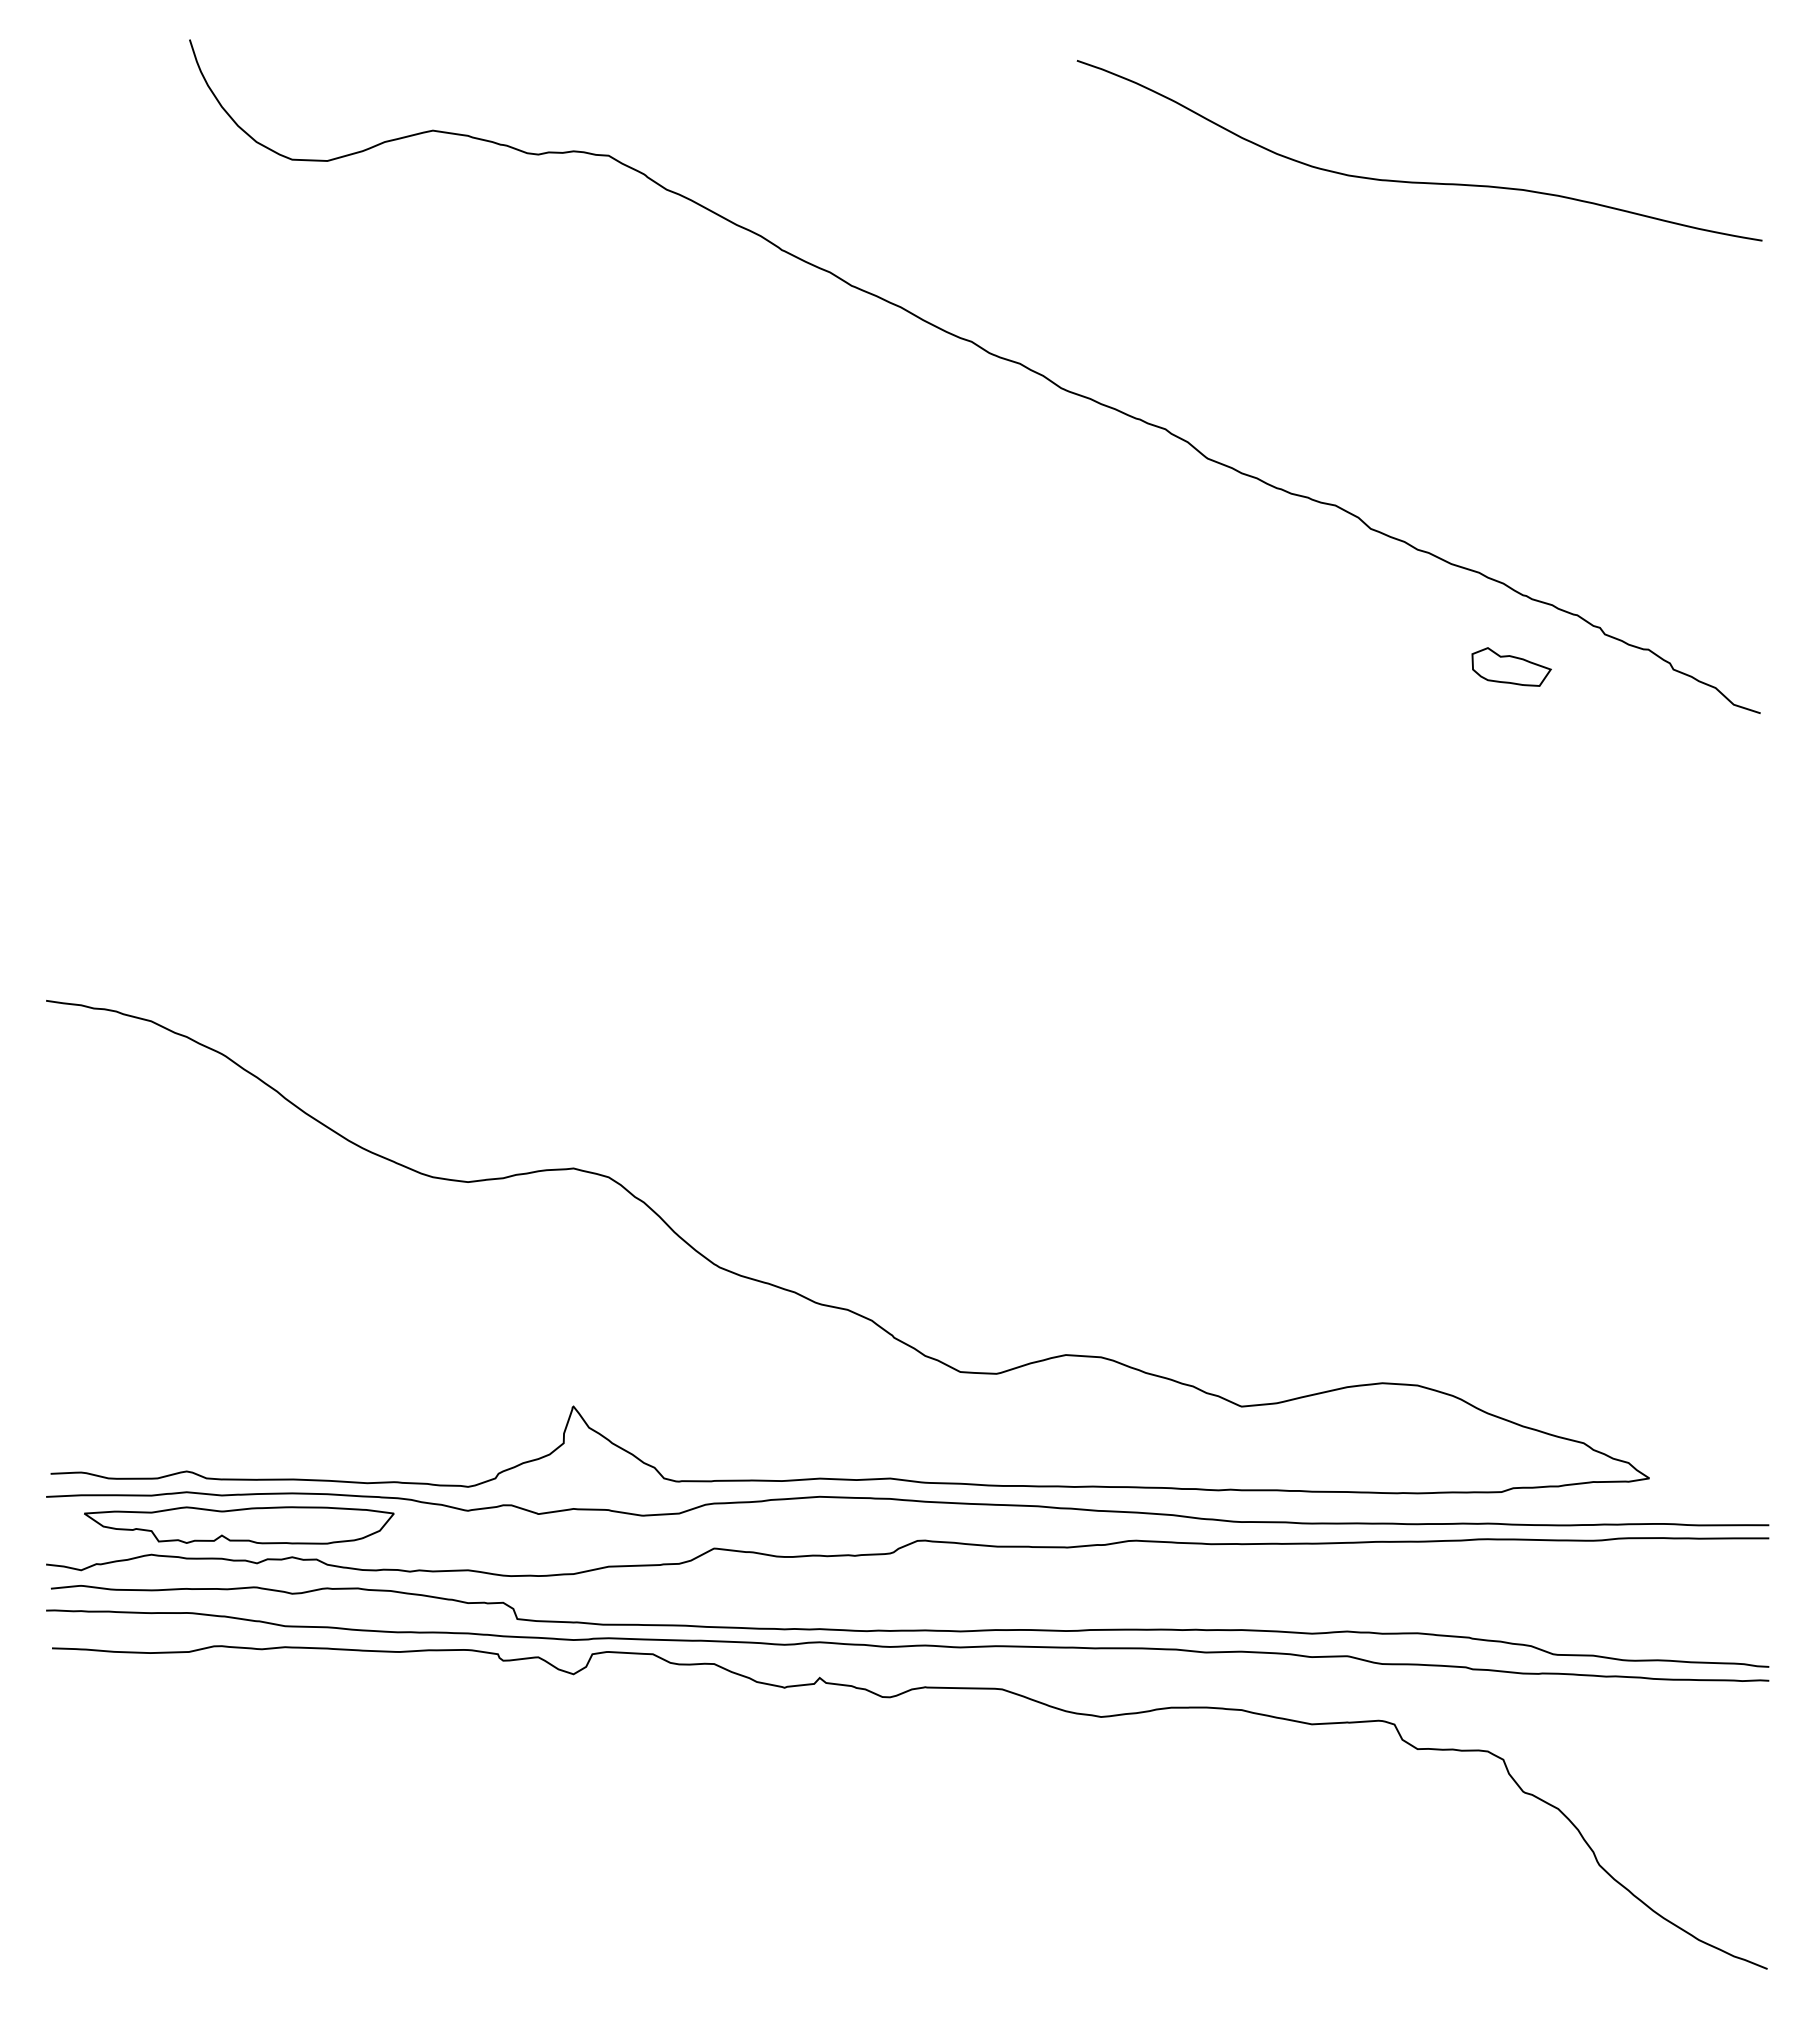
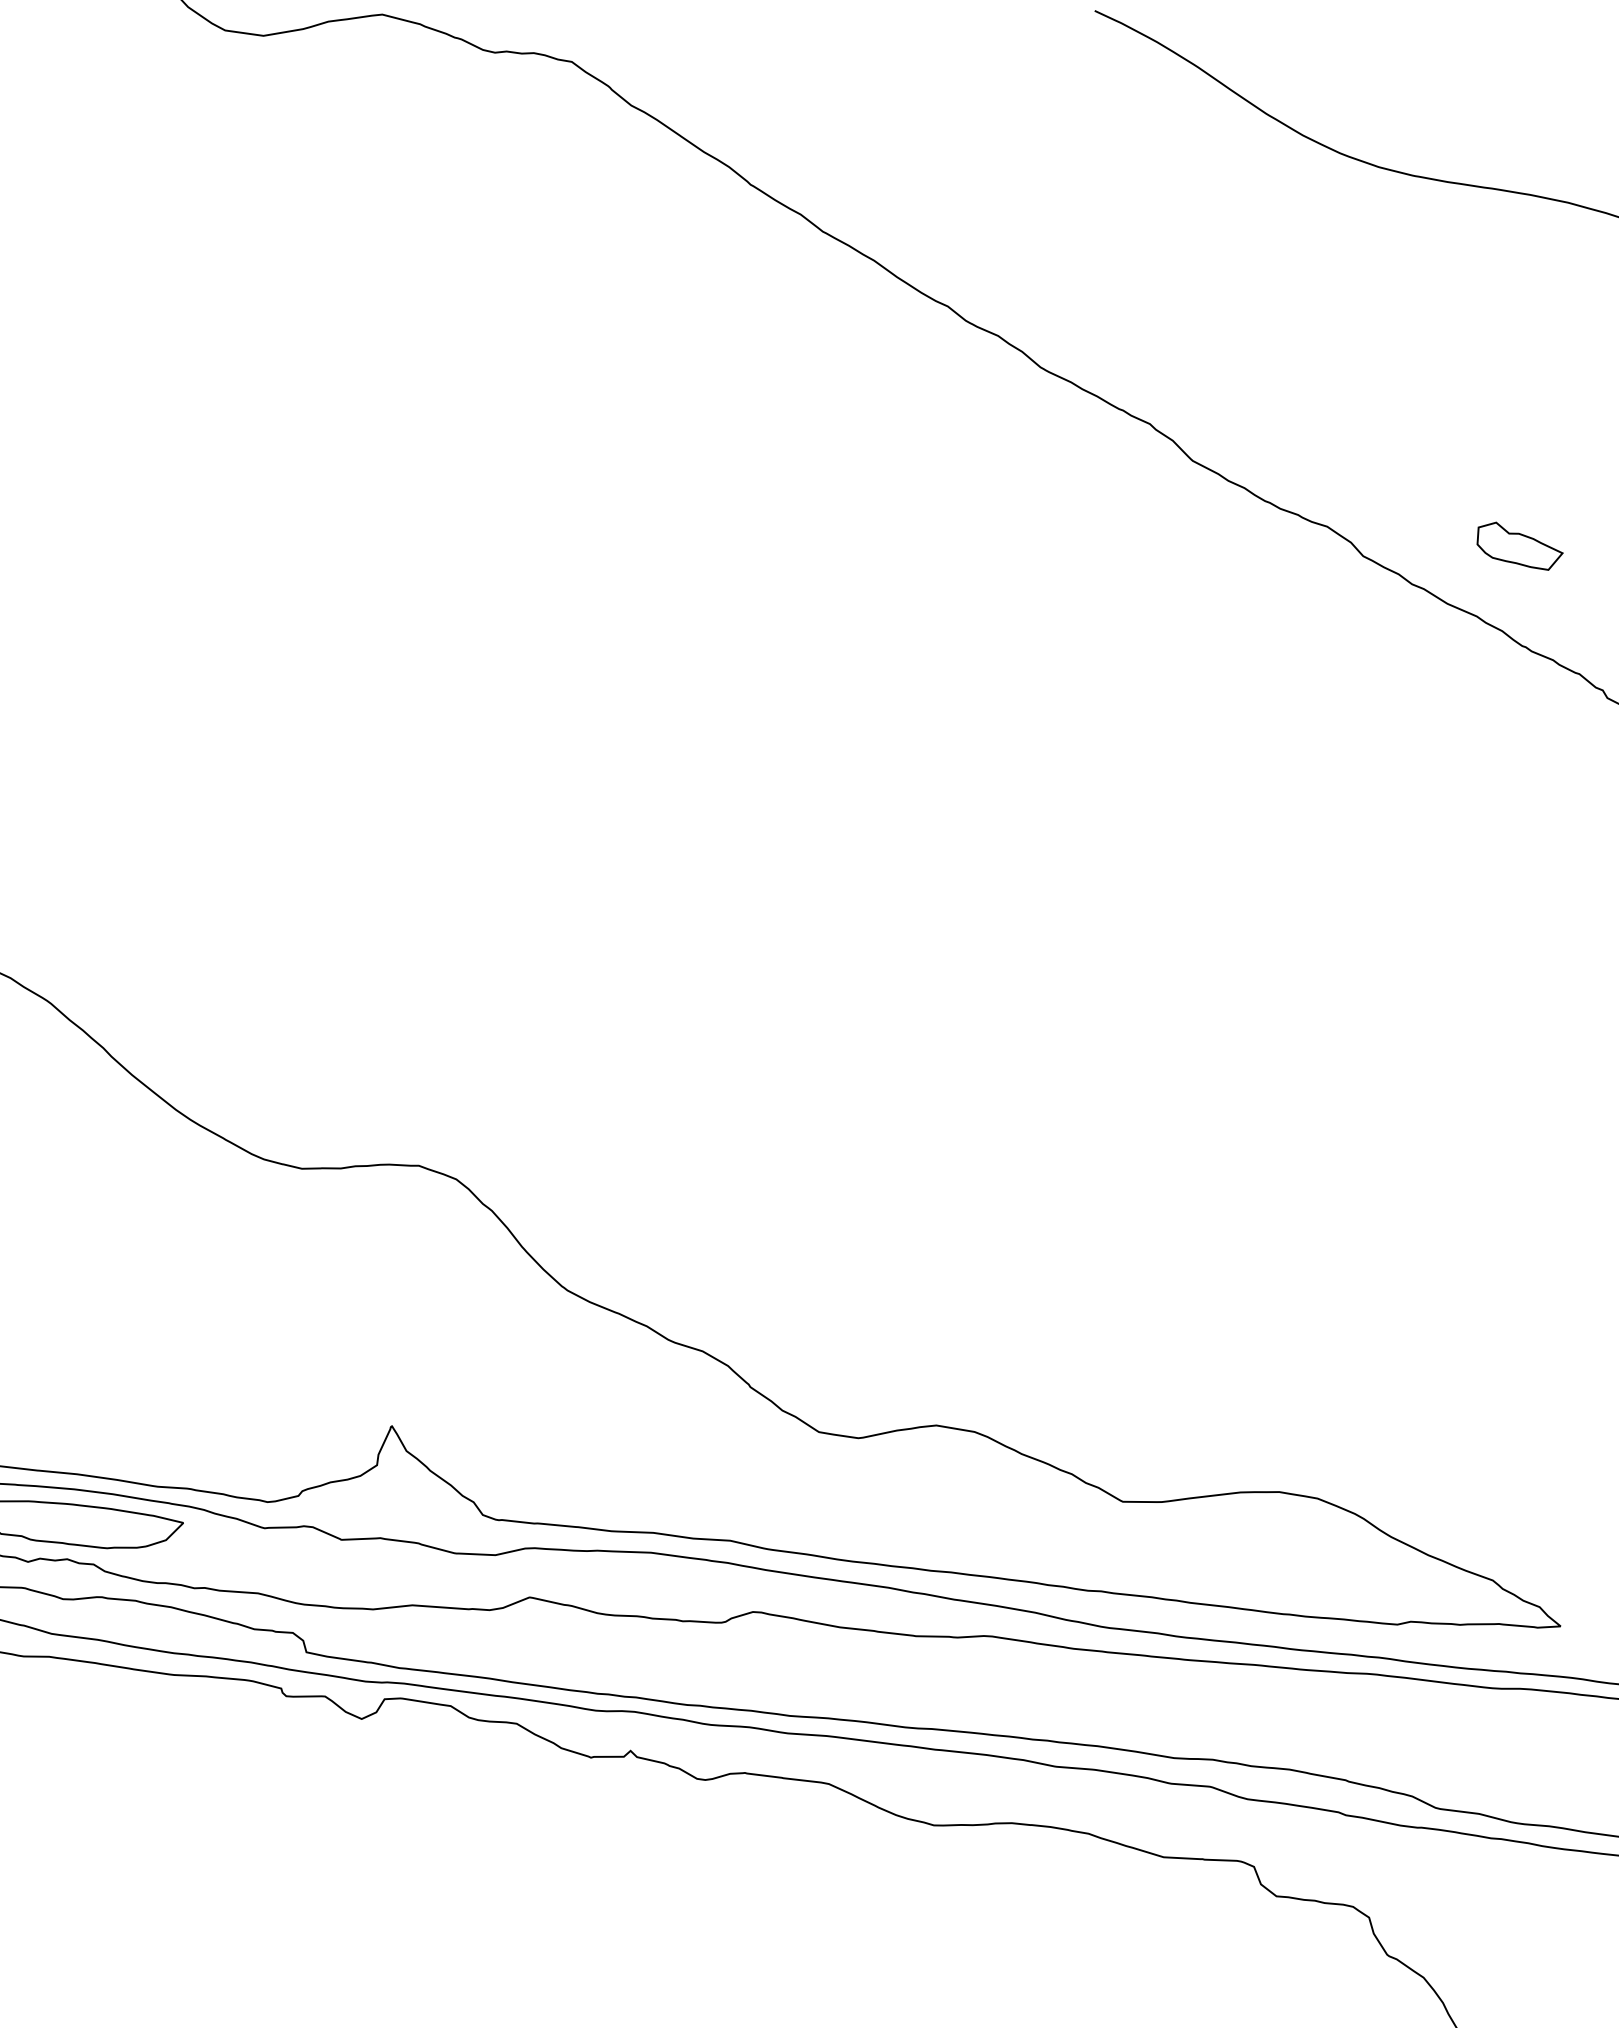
part: (1511, 666) -> (1519, 545), moved

